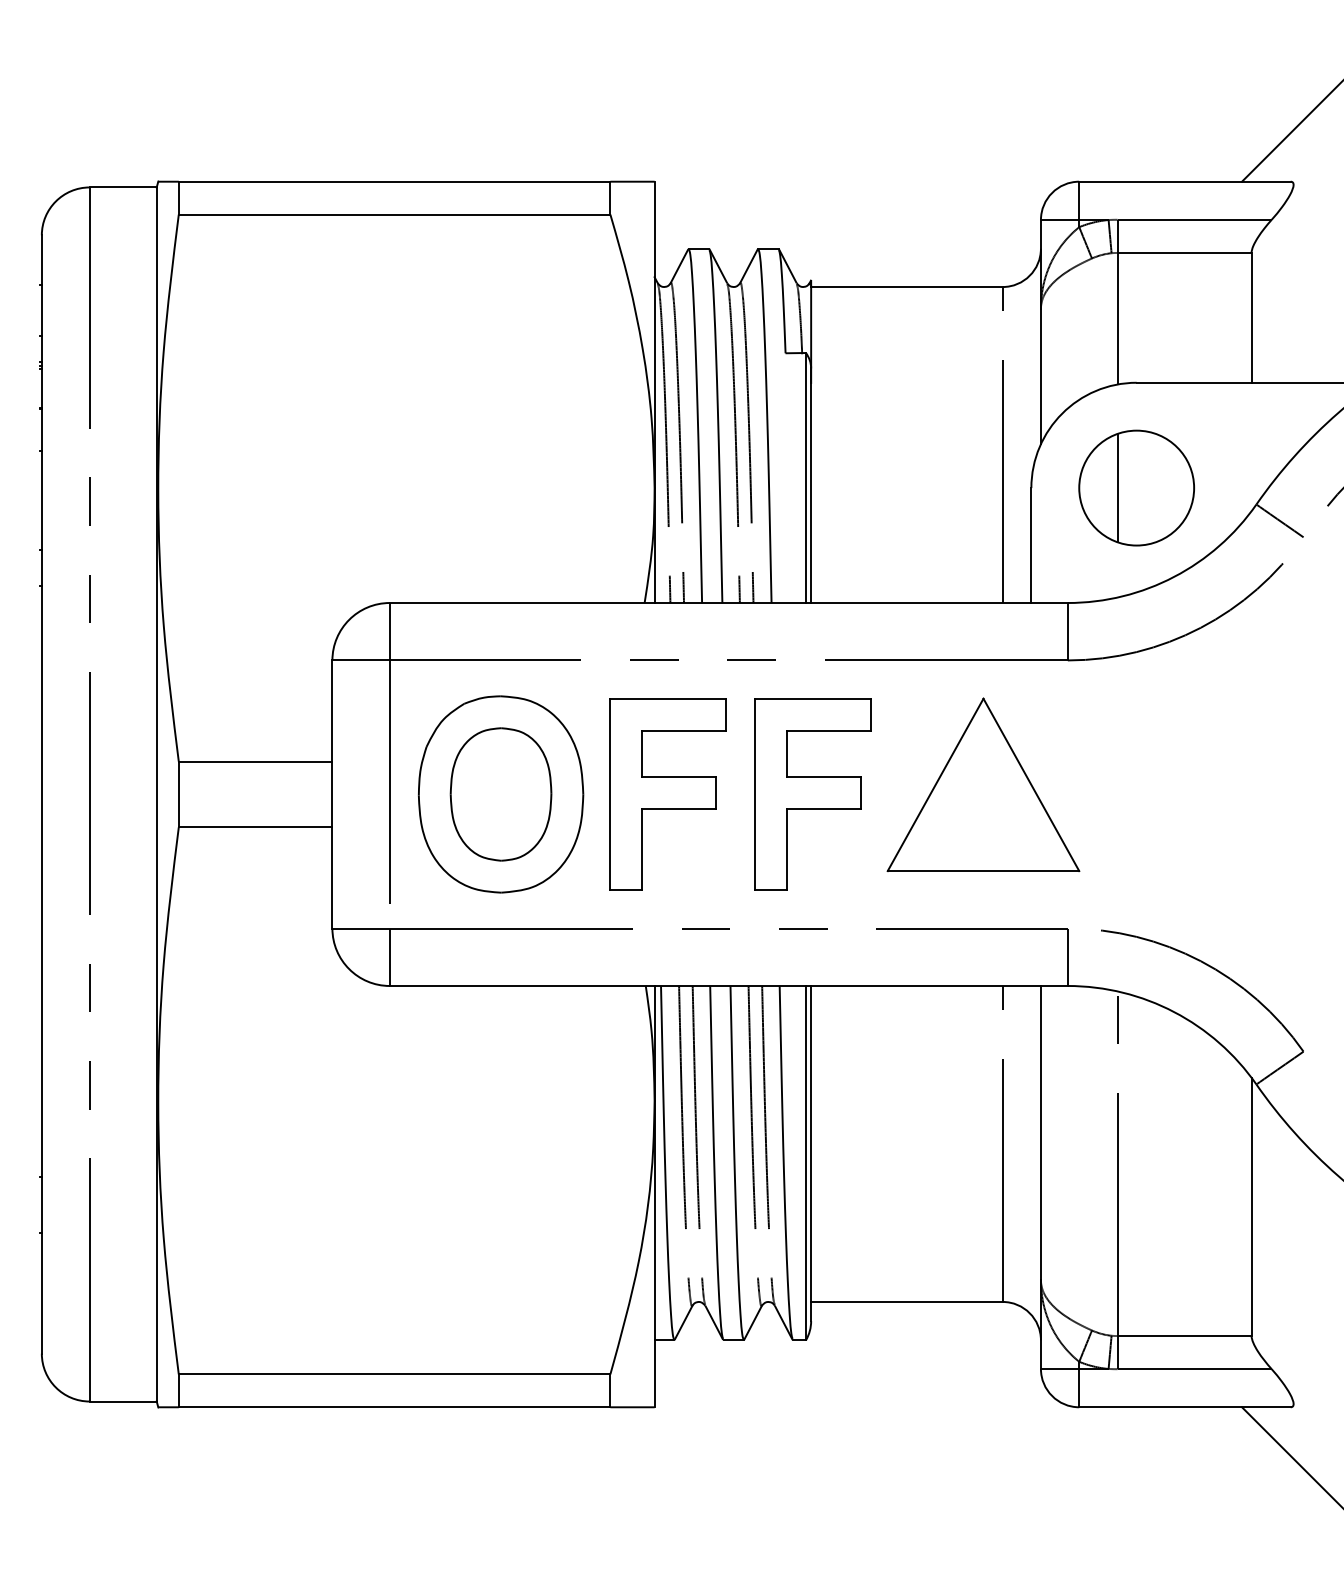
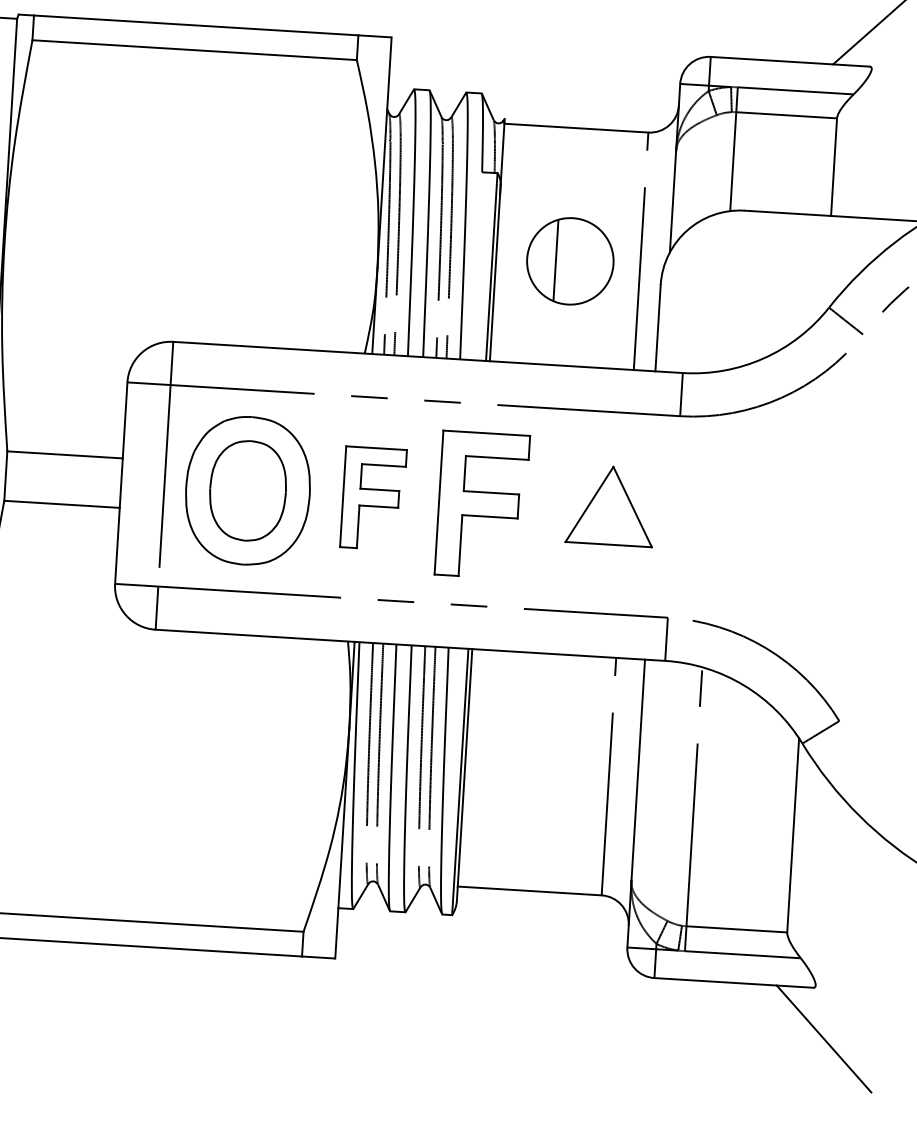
part: (1136, 487) -> (570, 260), moved
part: (983, 784) -> (611, 505), size x0.6
part: (667, 794) -> (373, 498), size x0.7

